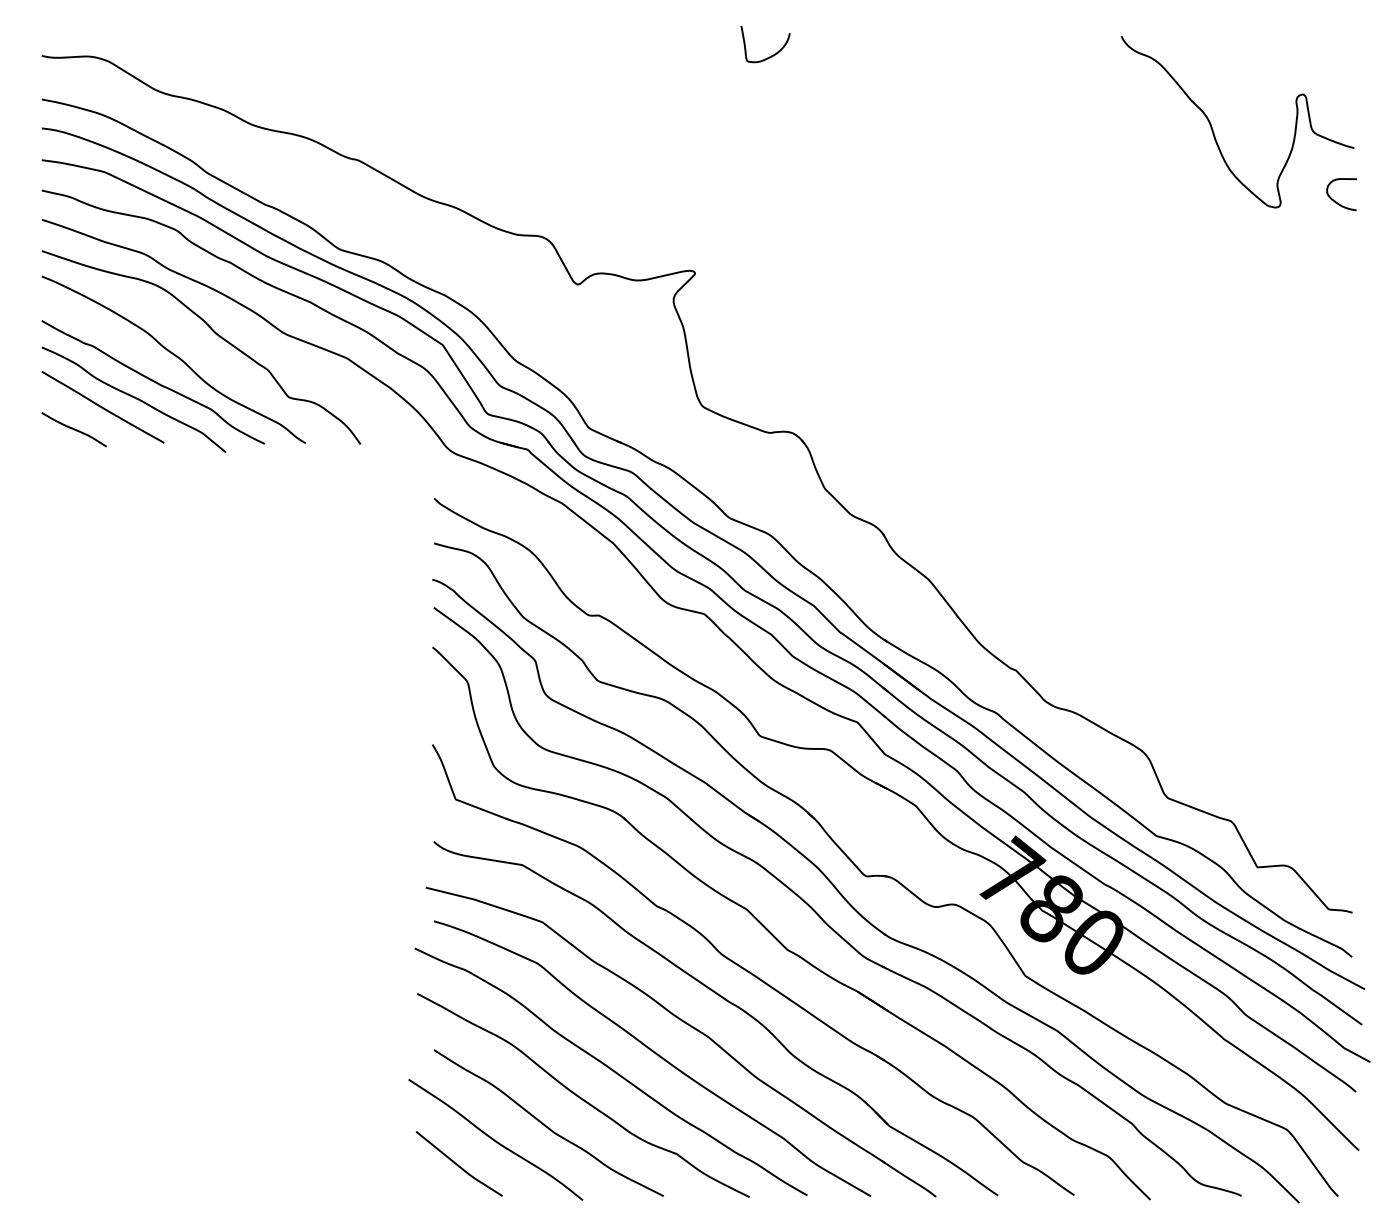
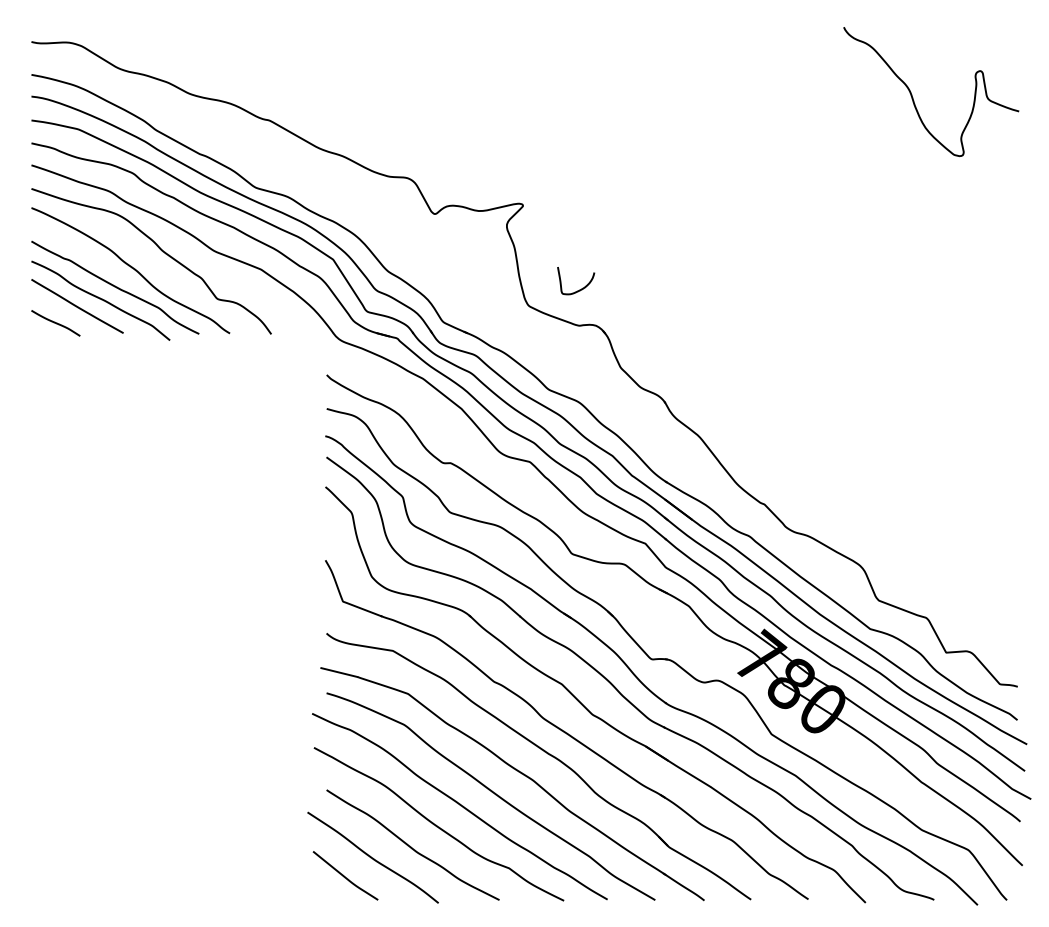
curve: (771, 55) -> (580, 289), moved
curve: (1335, 200) -> (1004, 150), removed

